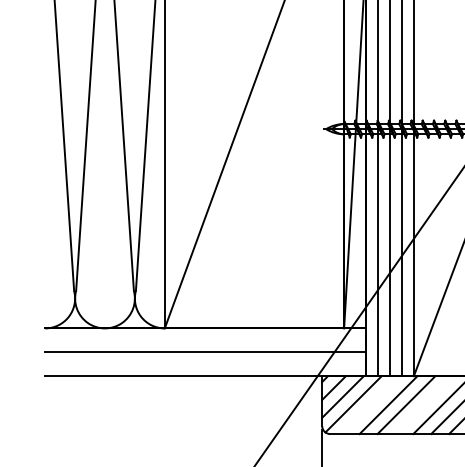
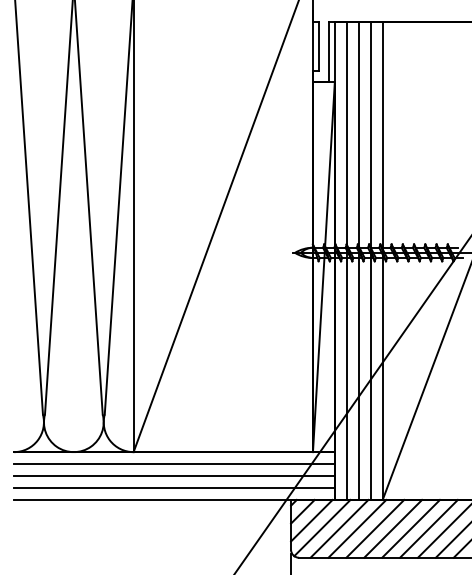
line: (205, 340) -> (174, 464), added
line: (205, 364) -> (174, 488), added
line: (370, 404) -> (339, 528), added
line: (424, 404) -> (393, 528), added

